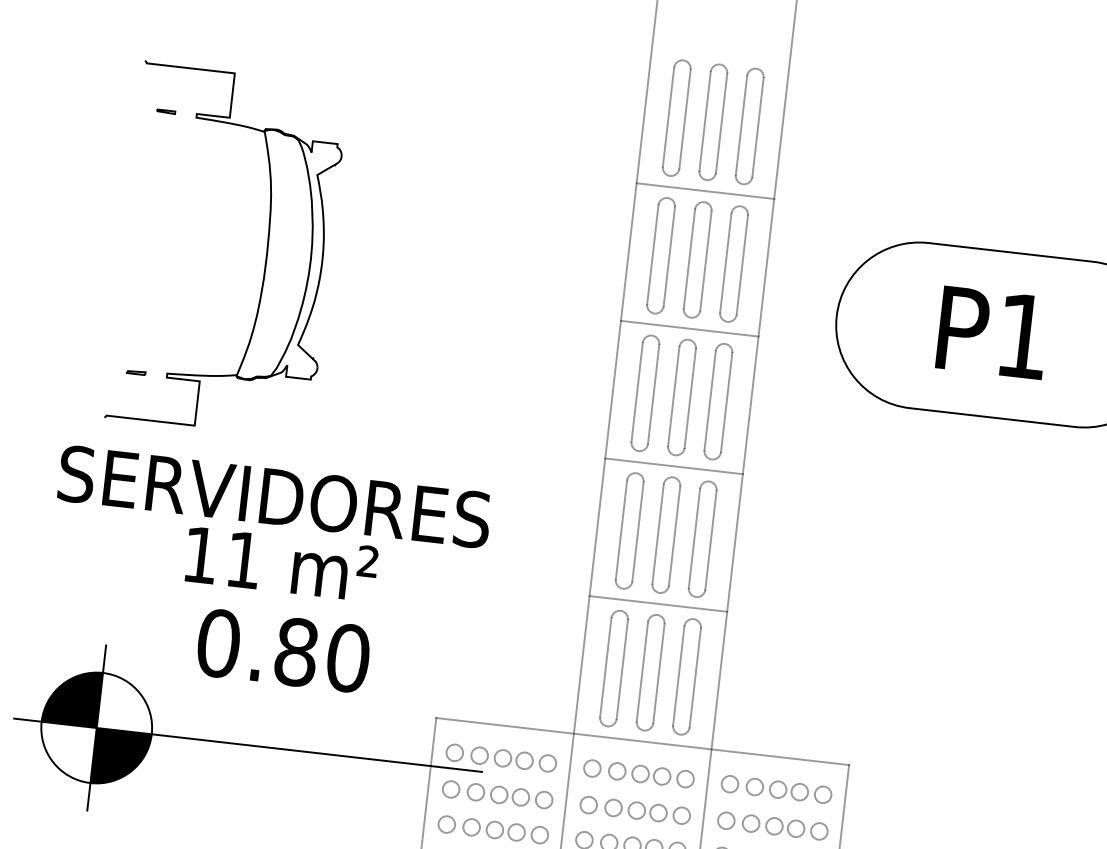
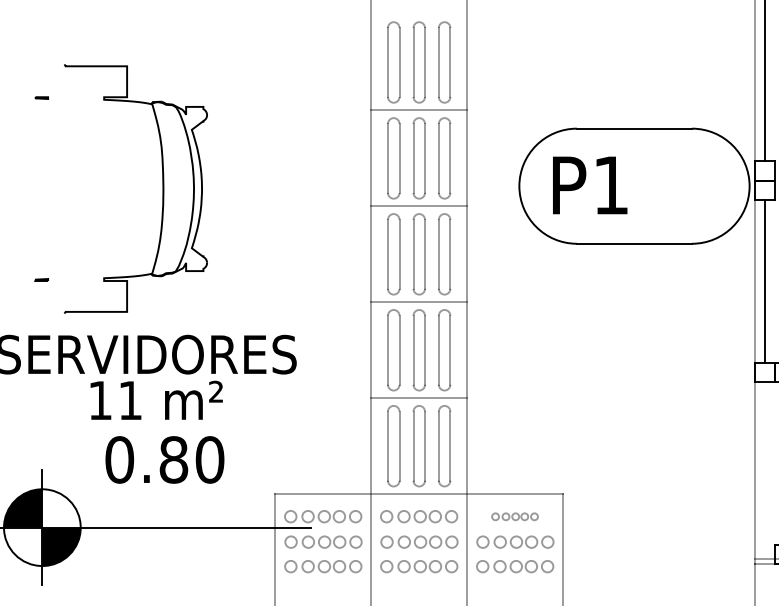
part: (265, 254) -> (162, 188), moved
text: (993, 333) -> (590, 185), moved
part: (775, 789) -> (514, 516), size x0.6

